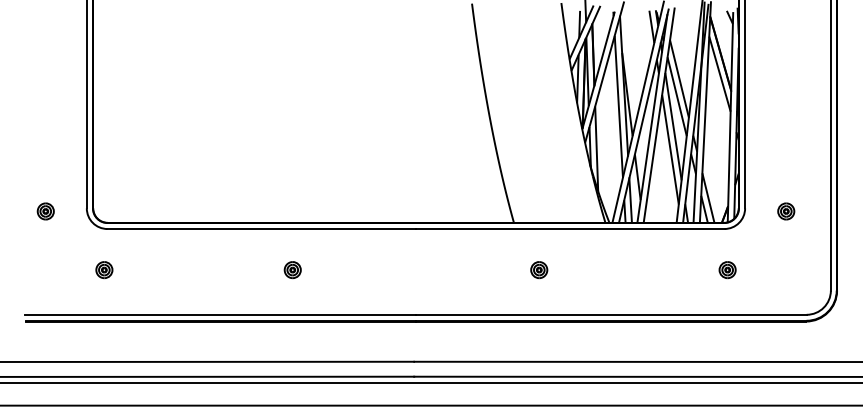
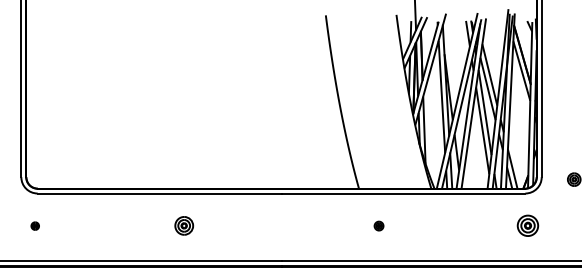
part: (104, 270) -> (35, 226), size x0.6
part: (292, 270) -> (183, 226), size x1.4
part: (539, 270) -> (379, 226), size x0.7
part: (727, 270) -> (527, 226), size x1.6

